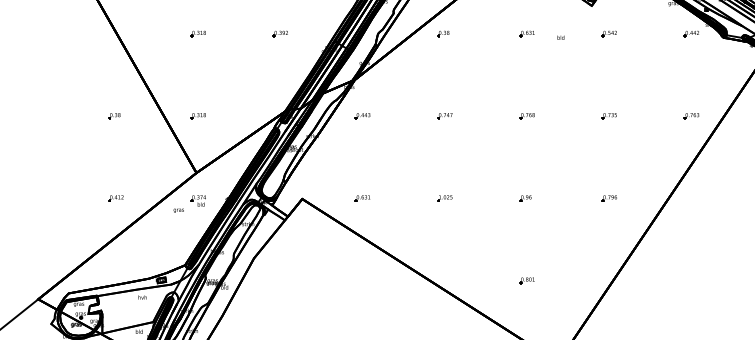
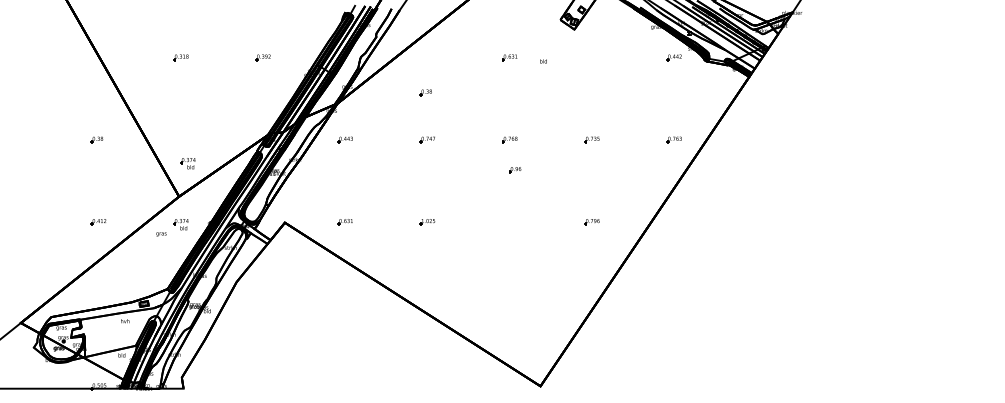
part: (442, 33) -> (425, 92), moved
part: (608, 33) -> (591, 57), removed
part: (197, 115) -> (180, 139), removed
part: (204, 139) -> (187, 163), added
part: (525, 198) -> (515, 170), moved
part: (526, 280) -> (509, 304), removed

